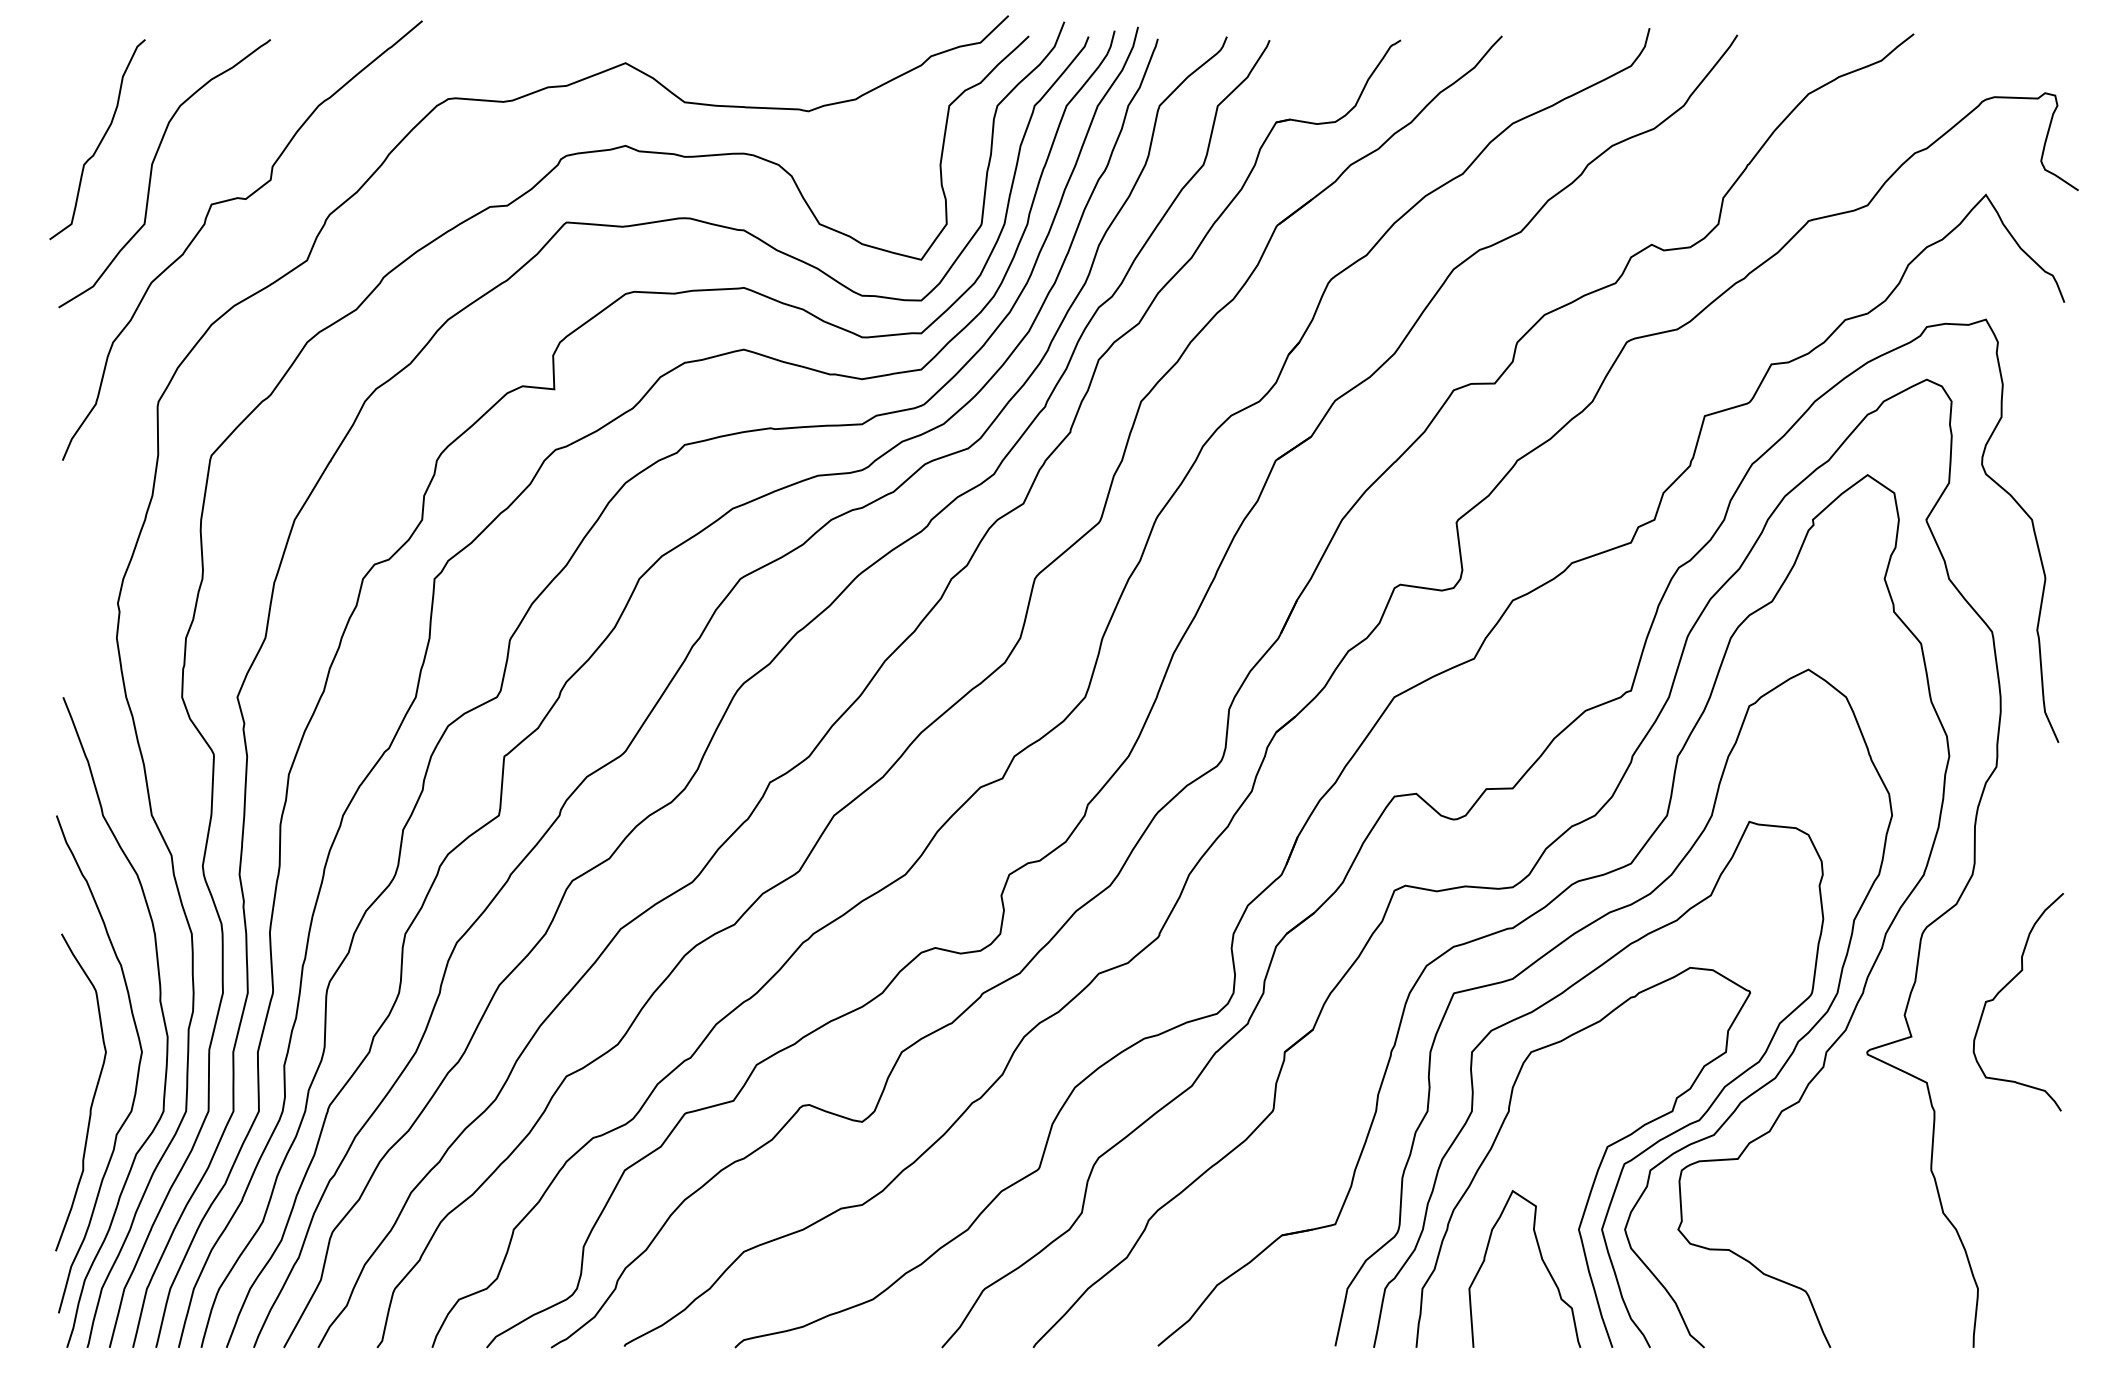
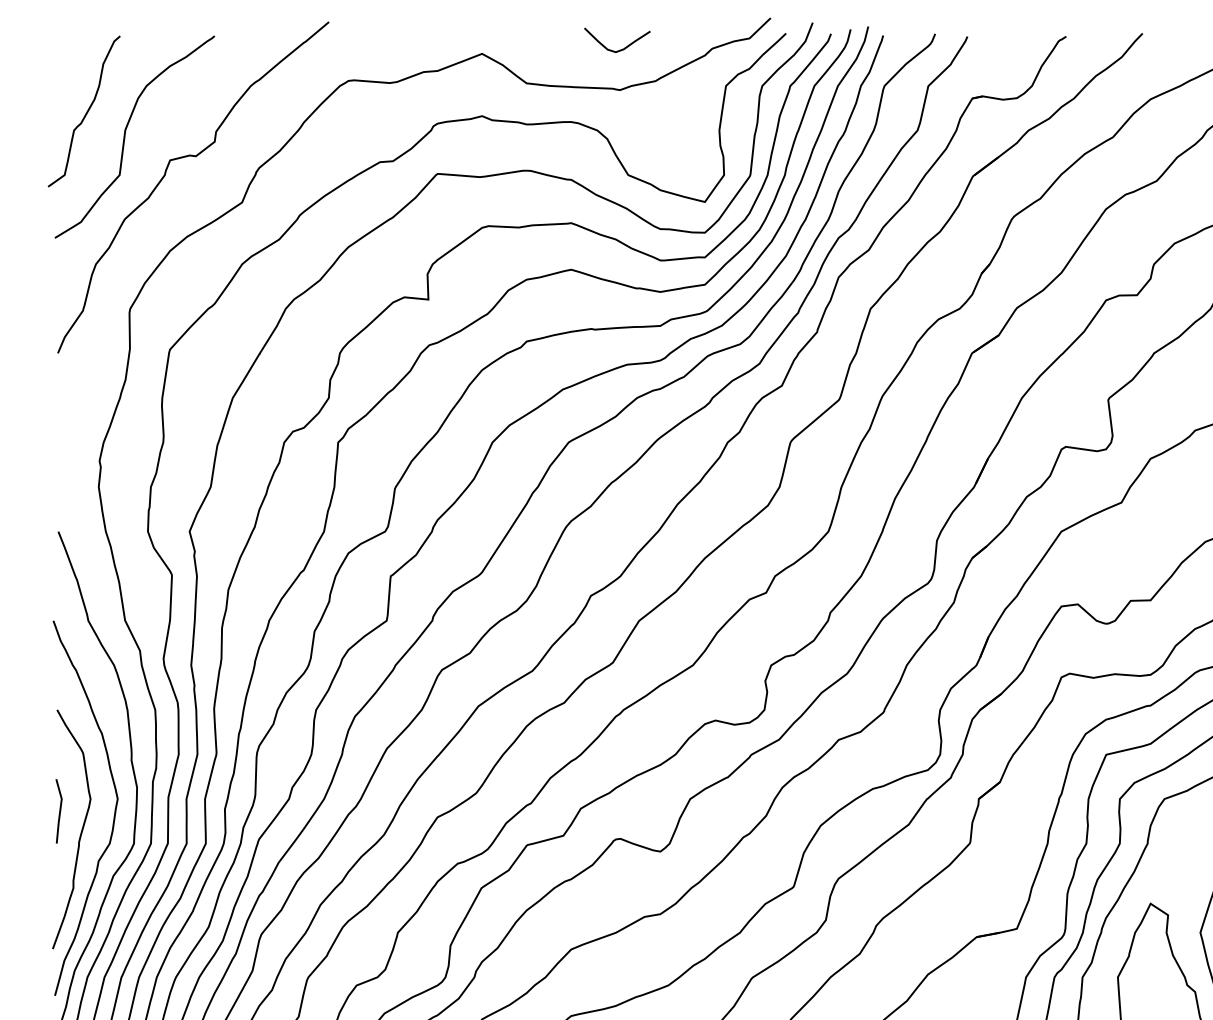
curve: (809, 57) -> (620, 49), added
line: (64, 1068) -> (59, 811), added

